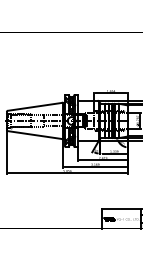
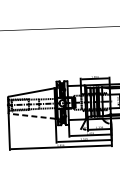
line: (35, 135) -> (32, 116), solid -> dashed

